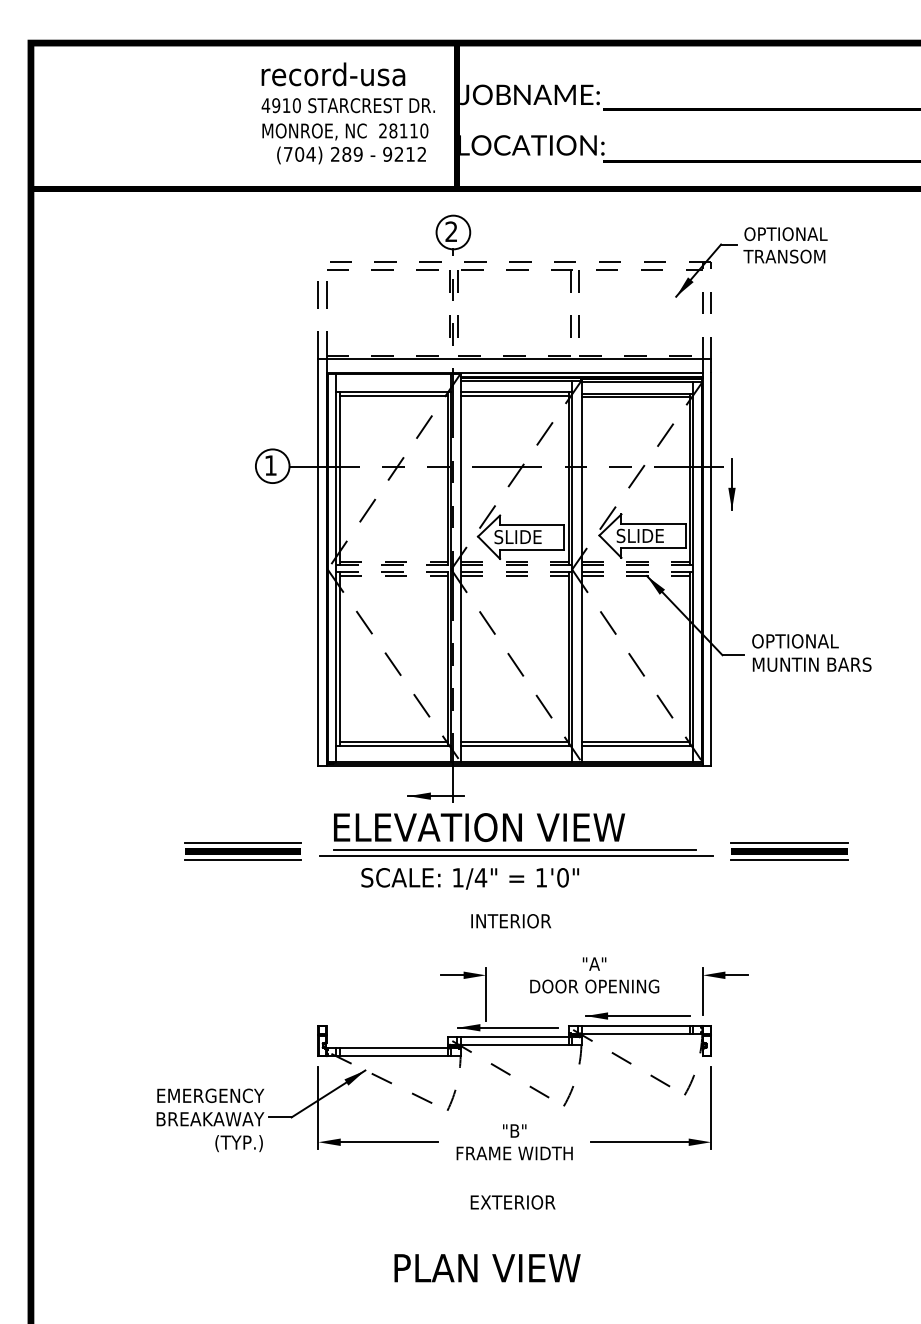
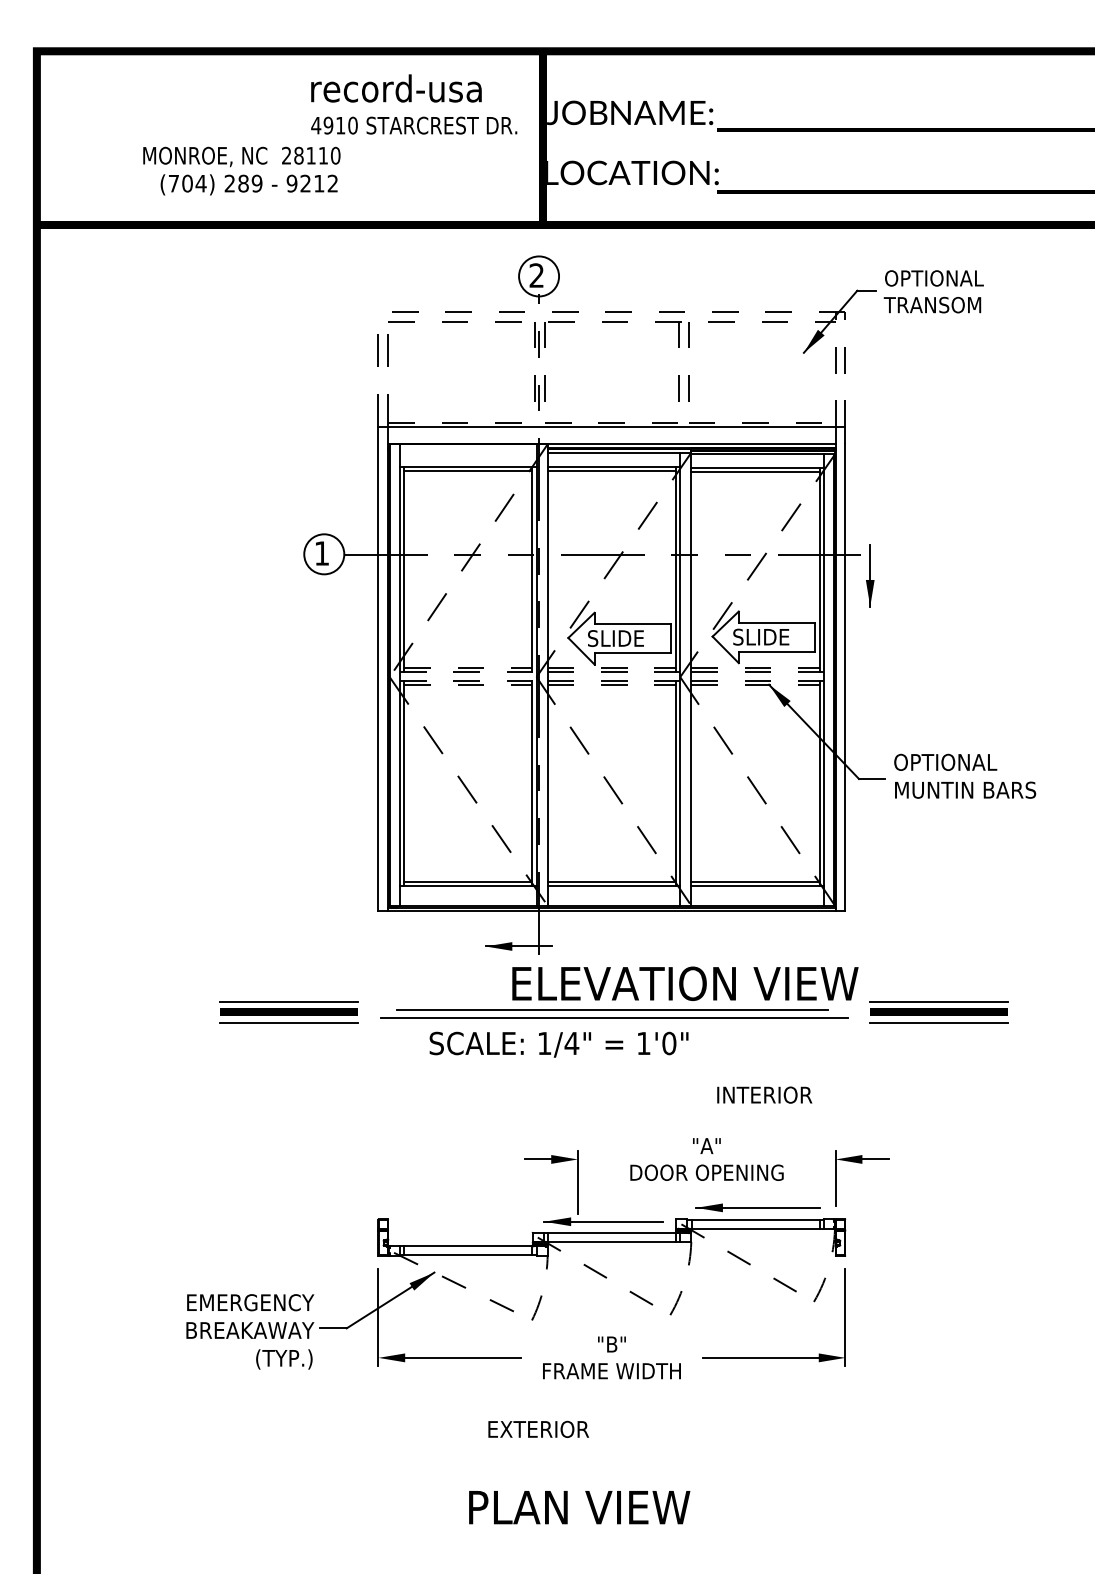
text: (345, 143) -> (242, 170), moved
text: (479, 827) -> (685, 983), moved
text: (511, 921) -> (765, 1095), moved
text: (512, 1202) -> (537, 1429), moved

